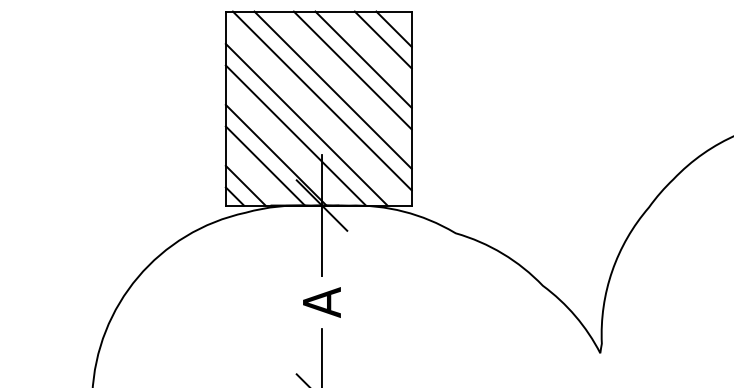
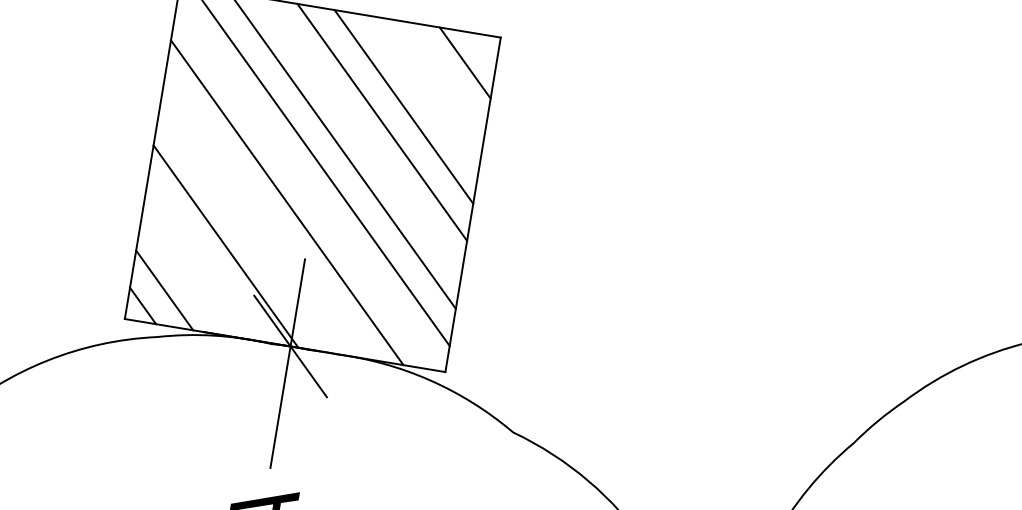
line: (382, 39) -> (442, 77), removed
line: (295, 135) -> (264, 218), removed
line: (264, 165) -> (202, 260), removed

